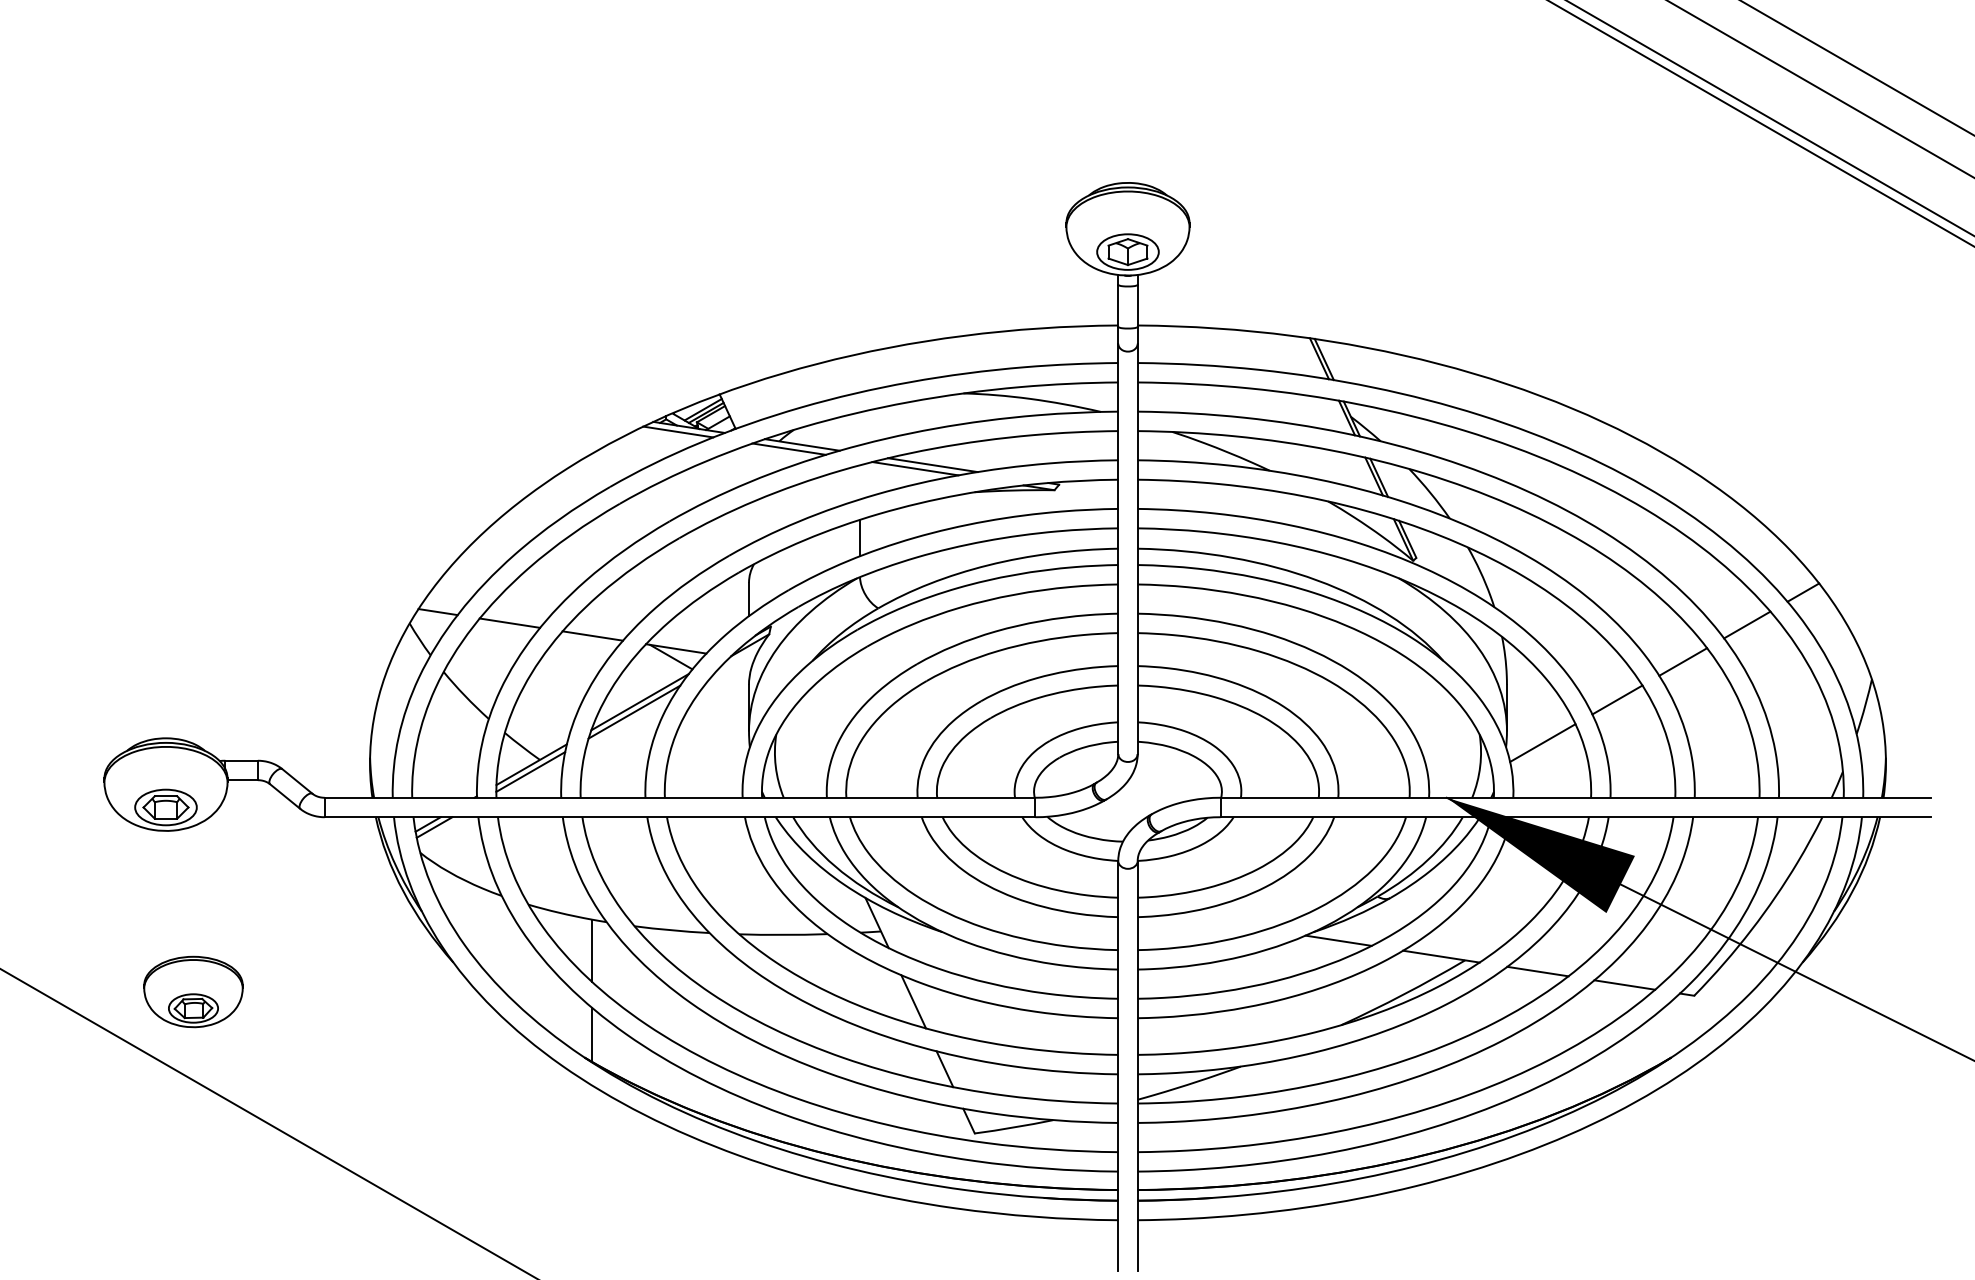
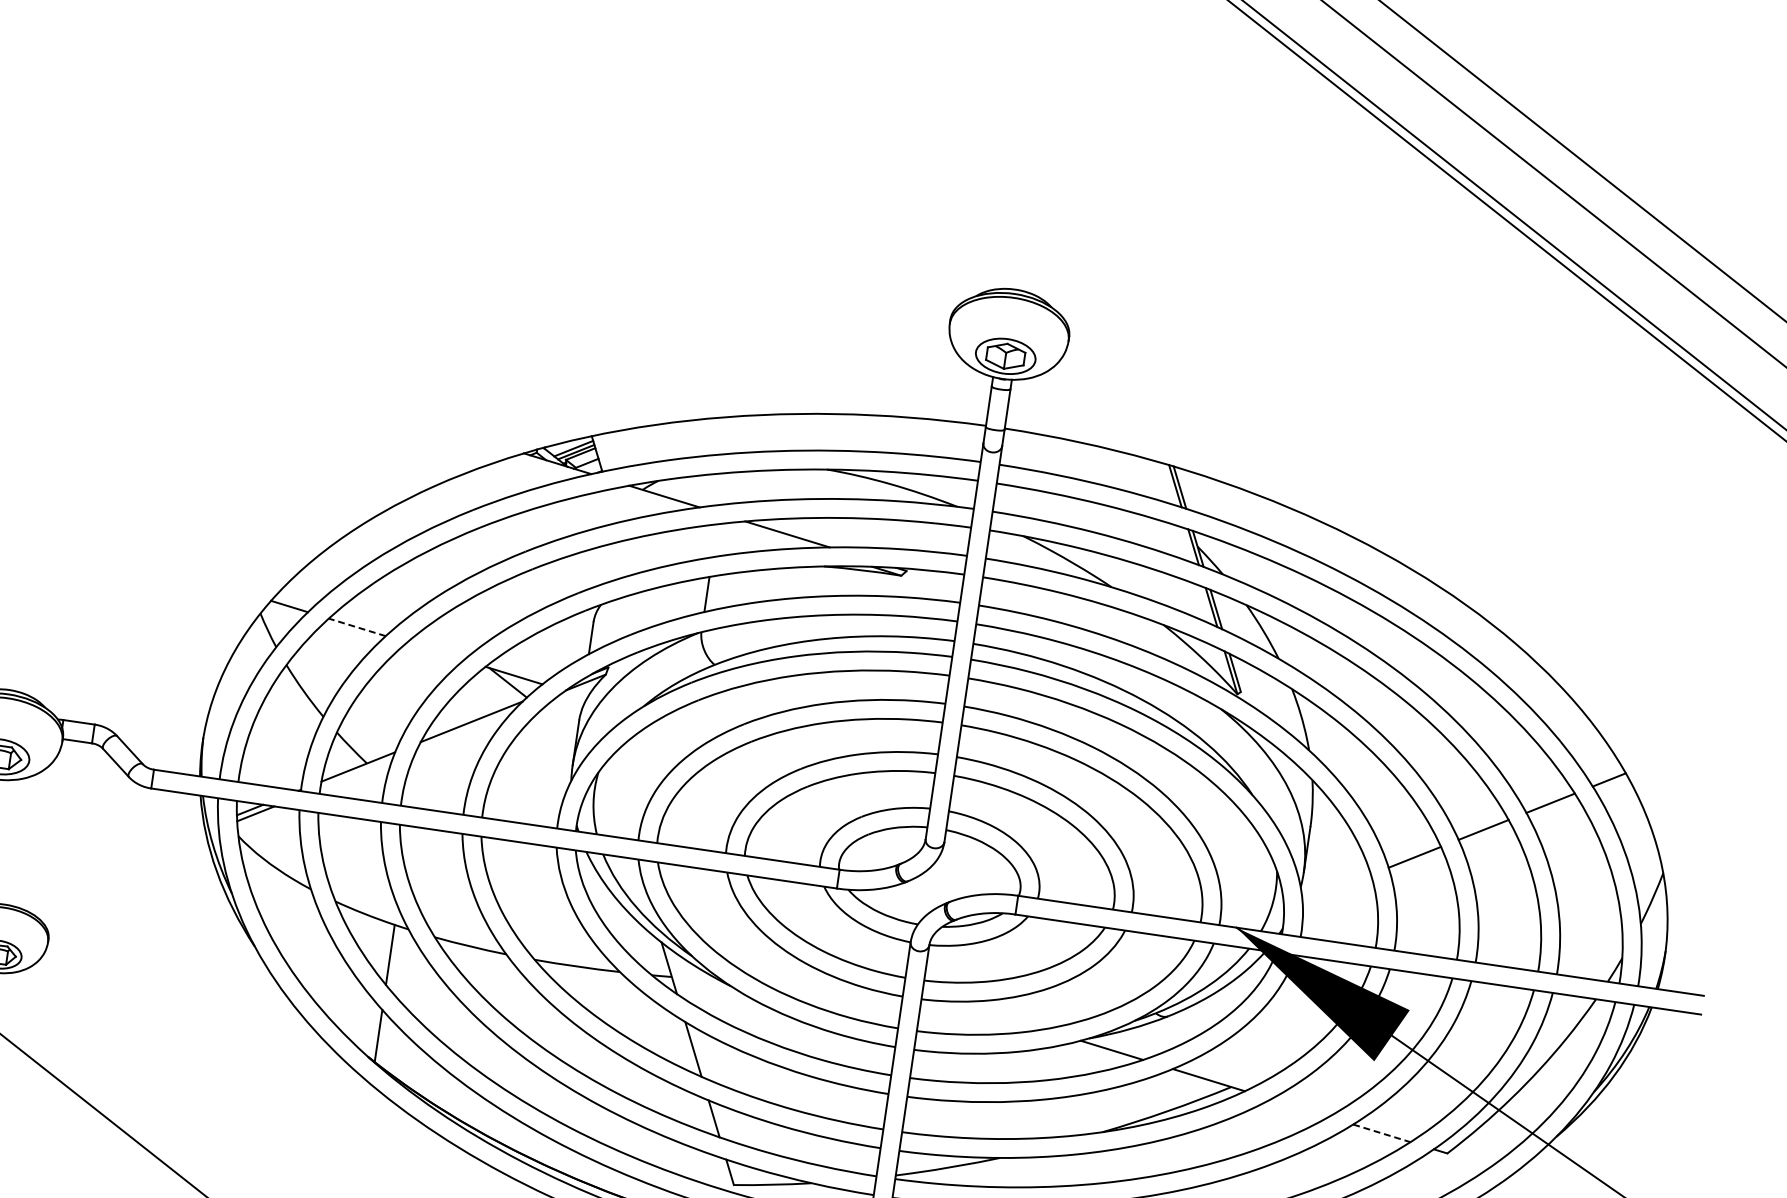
line: (678, 431) -> (546, 466), removed
line: (788, 448) -> (650, 498), removed
line: (915, 468) -> (770, 535), removed
line: (509, 623) -> (356, 627), solid -> dashed
line: (592, 635) -> (435, 650), removed
line: (634, 711) -> (465, 730), removed
line: (1542, 742) -> (1336, 887), removed
line: (530, 771) -> (356, 773), removed
line: (1537, 971) -> (1299, 1107), removed
line: (1624, 985) -> (1381, 1133), solid -> dashed

